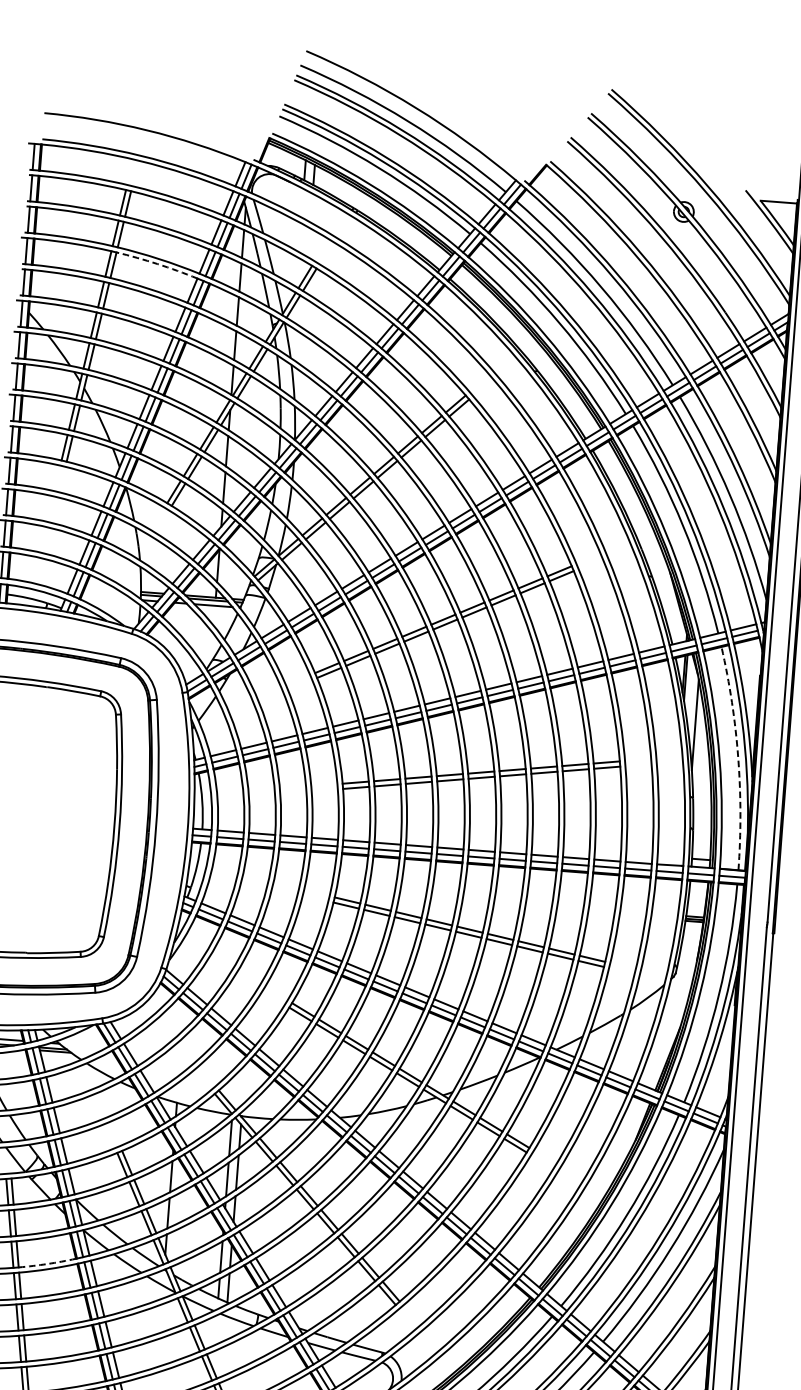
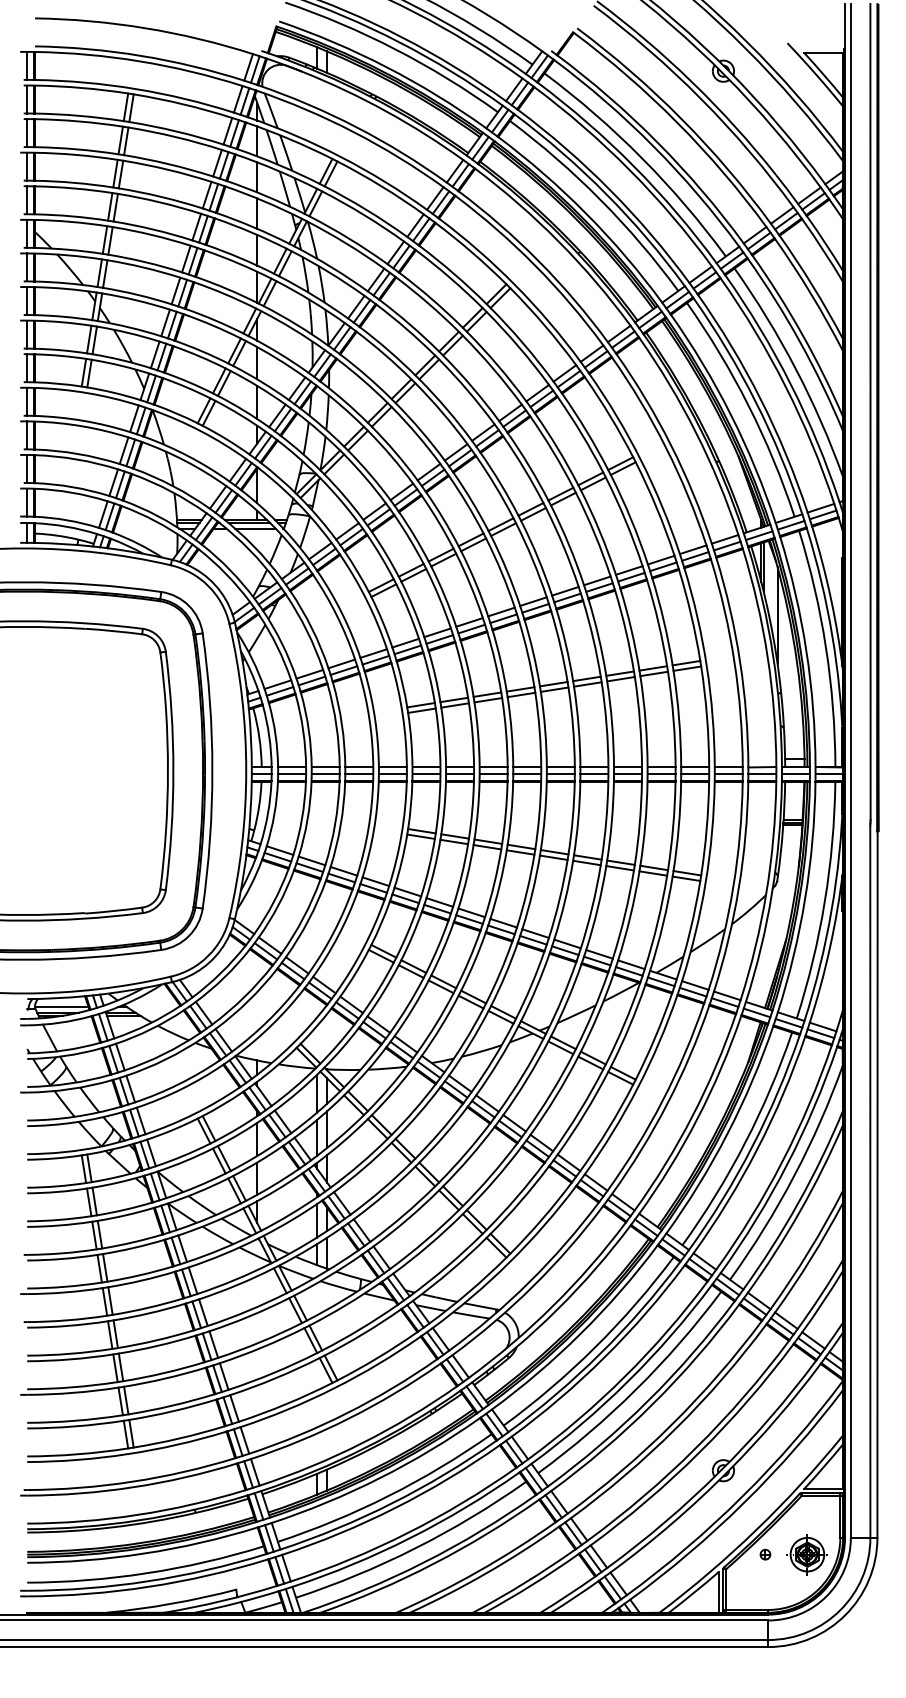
arc: (157, 263) -> (167, 169), dashed -> solid
arc: (738, 757) -> (826, 647), dashed -> solid
arc: (47, 1263) -> (132, 1242), dashed -> solid

